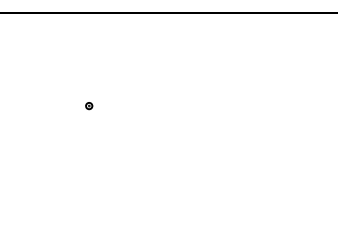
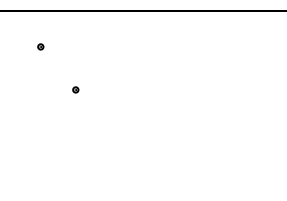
part: (47, 54) -> (40, 46), added

